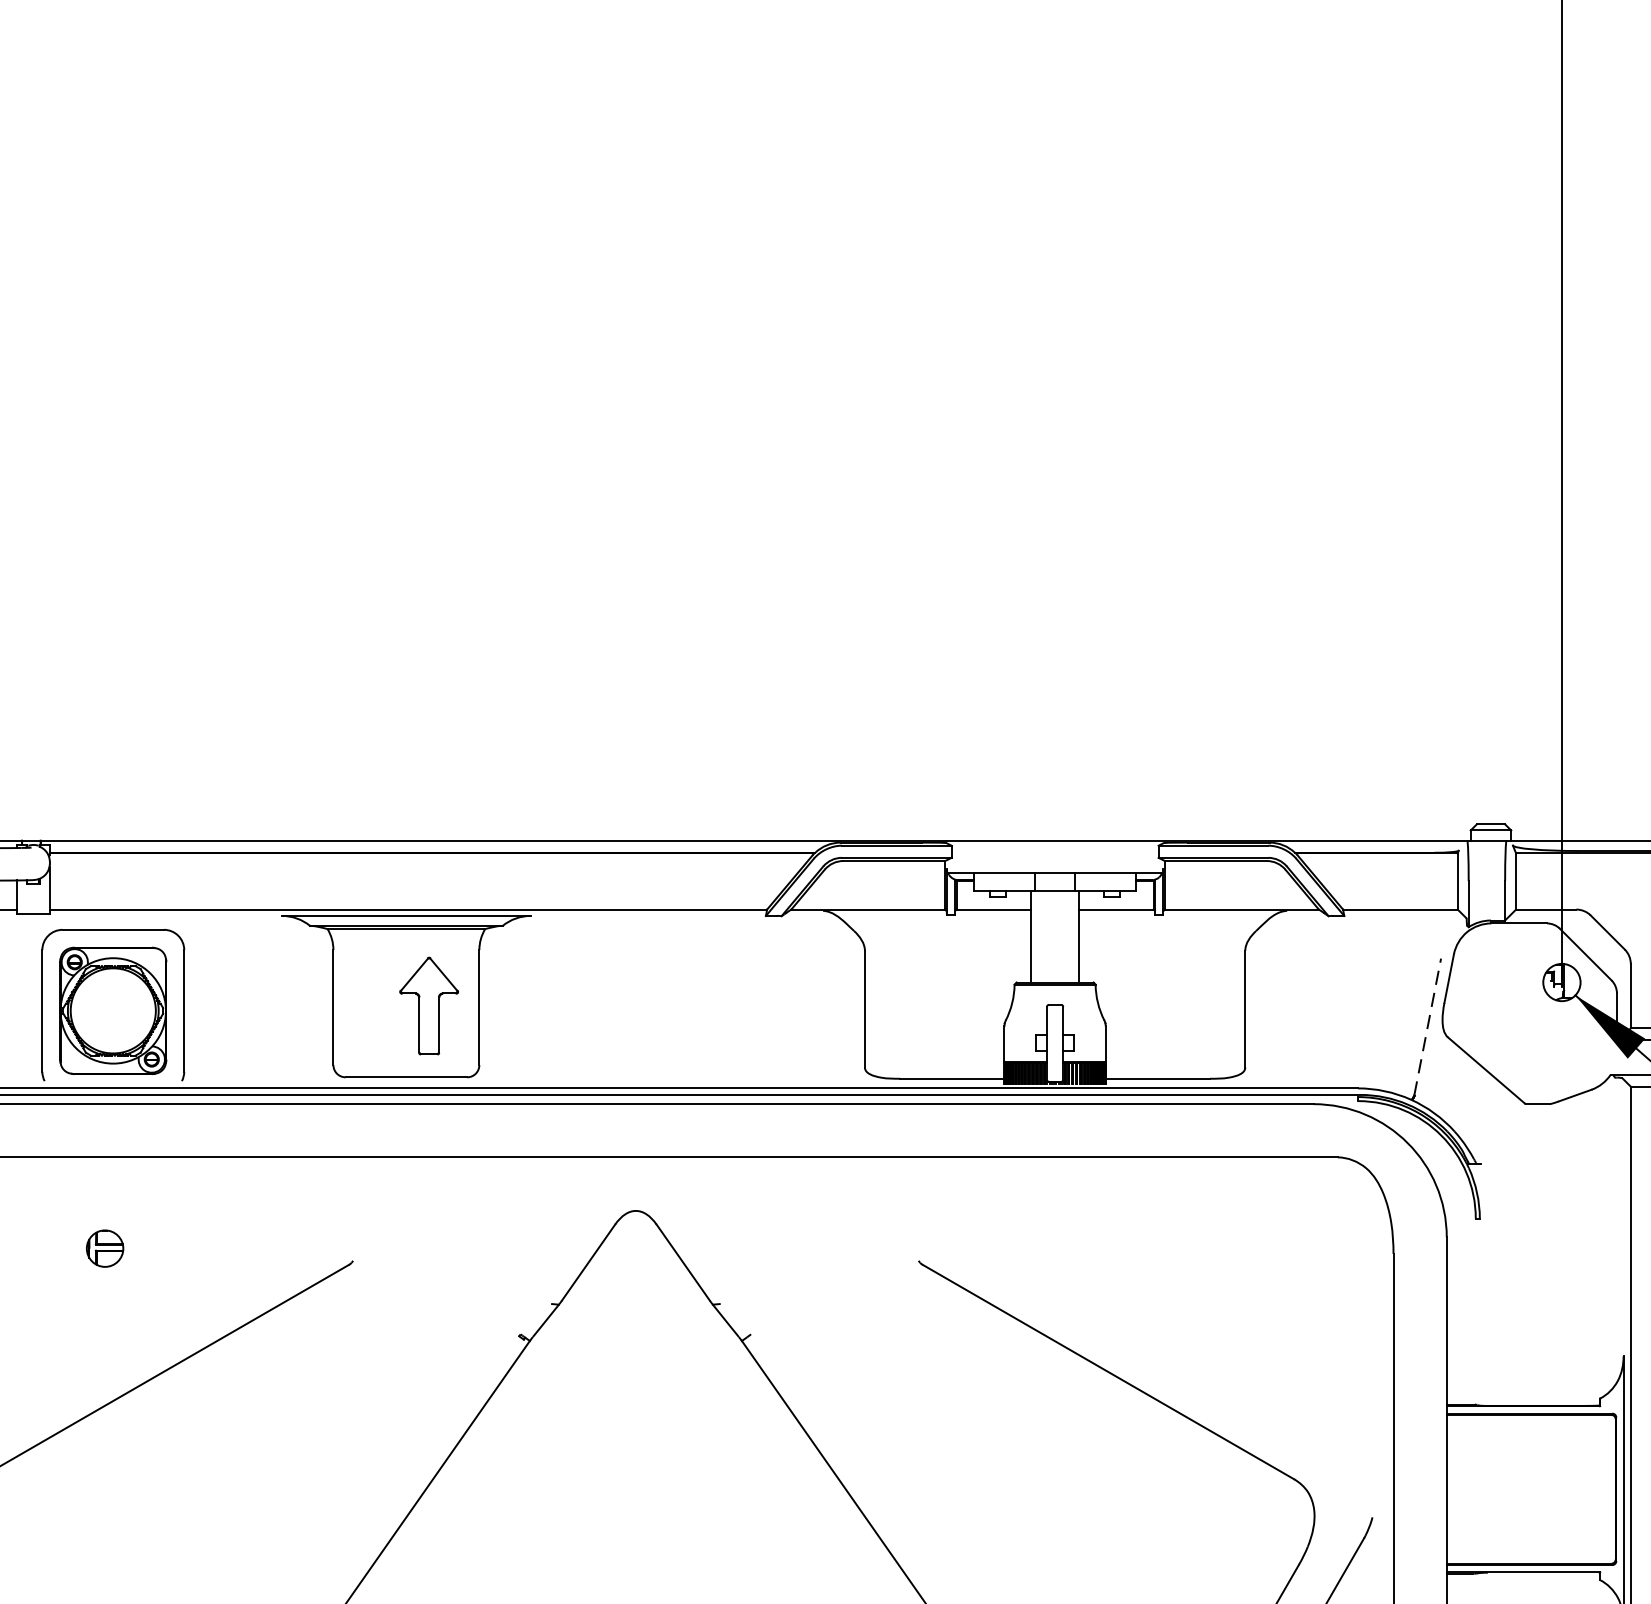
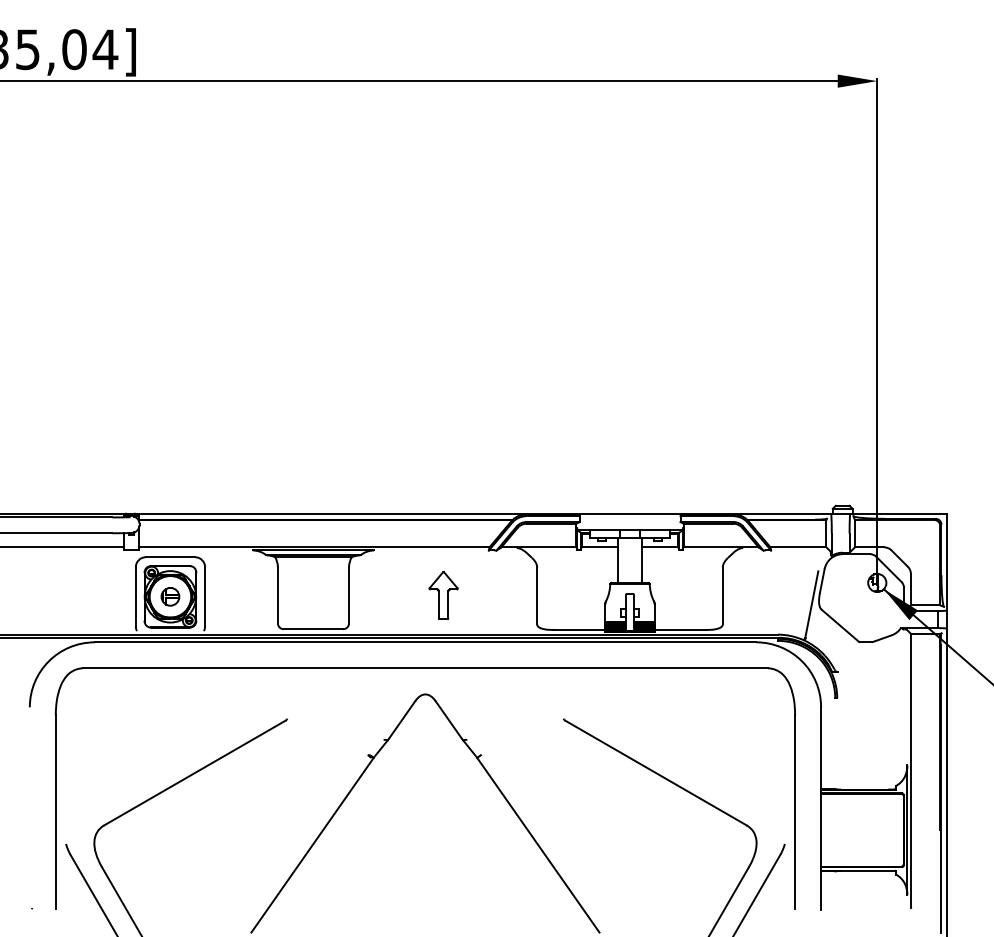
part: (428, 1006) -> (443, 595), moved
line: (1427, 1026) -> (811, 604), dashed -> solid
part: (105, 1247) -> (170, 596), moved

